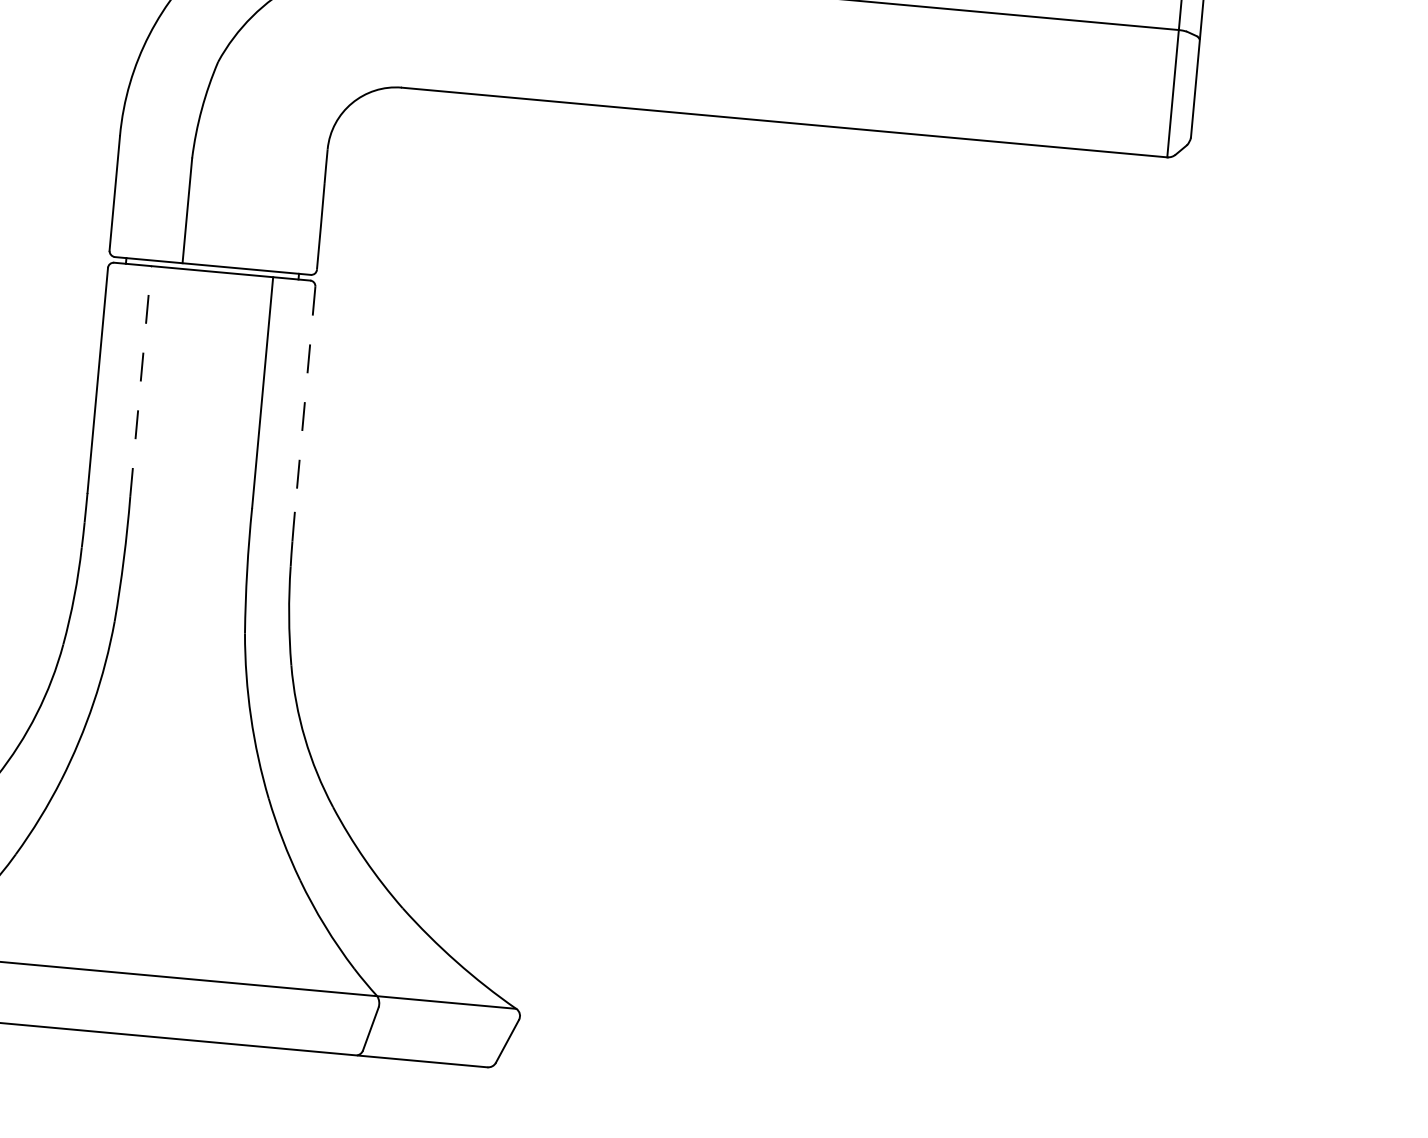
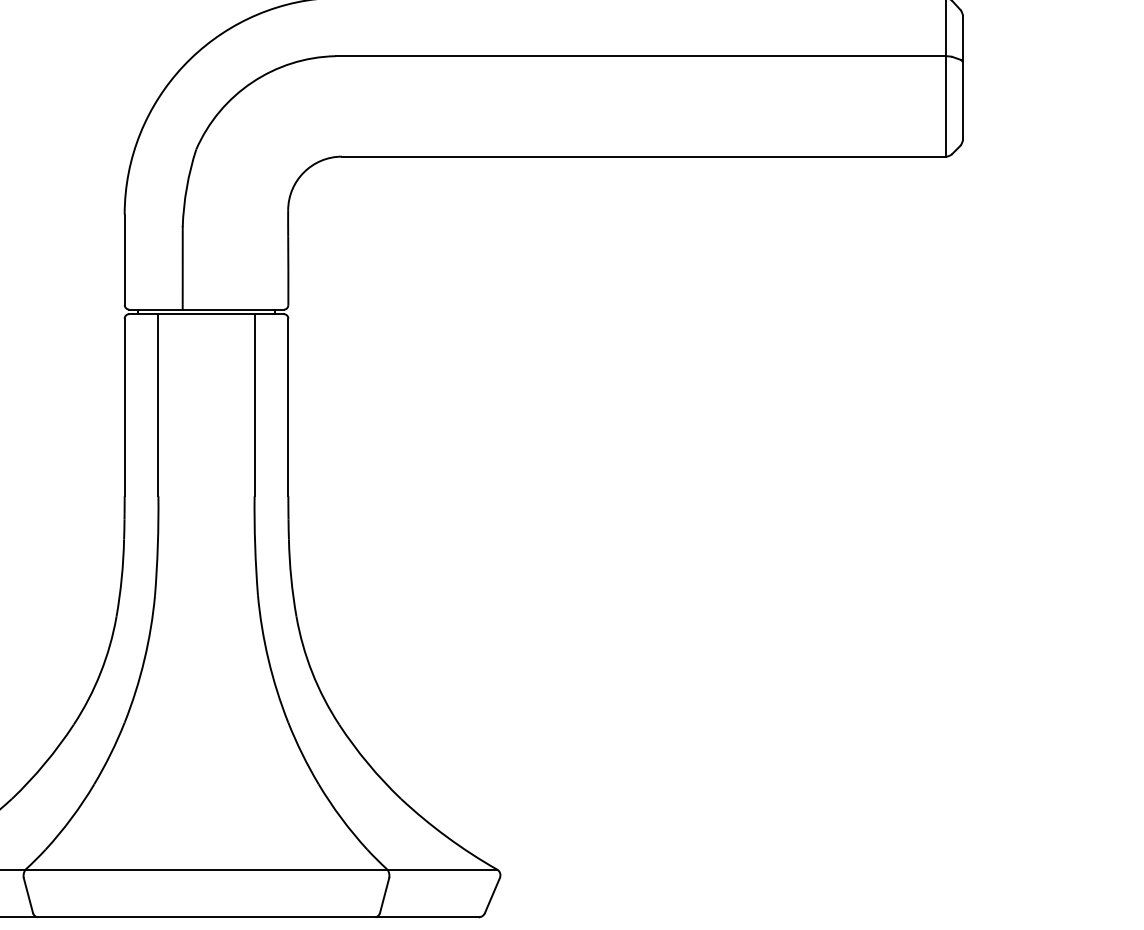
line: (140, 380) -> (158, 404), dashed -> solid
line: (305, 399) -> (288, 407), dashed -> solid

